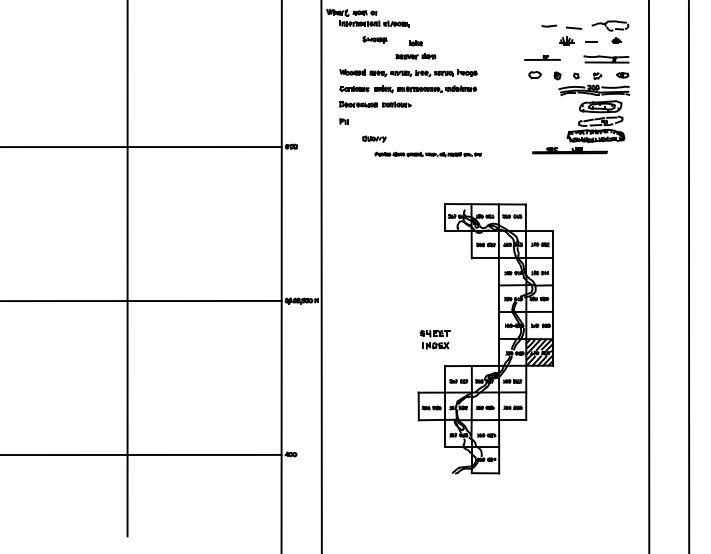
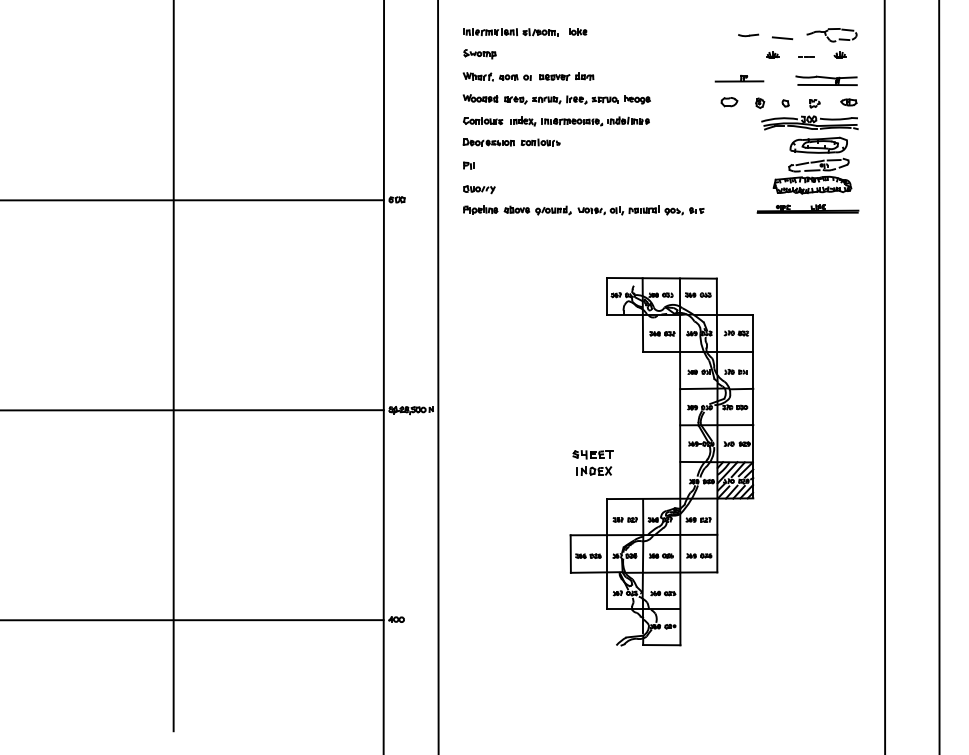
part: (351, 12) -> (496, 76), moved
part: (374, 40) -> (479, 54), moved
part: (566, 40) -> (772, 54), size x0.62
part: (416, 43) -> (578, 31), moved
part: (374, 139) -> (479, 189), moved
part: (569, 150) -> (807, 208), moved
part: (428, 154) -> (583, 210), size x1.67

